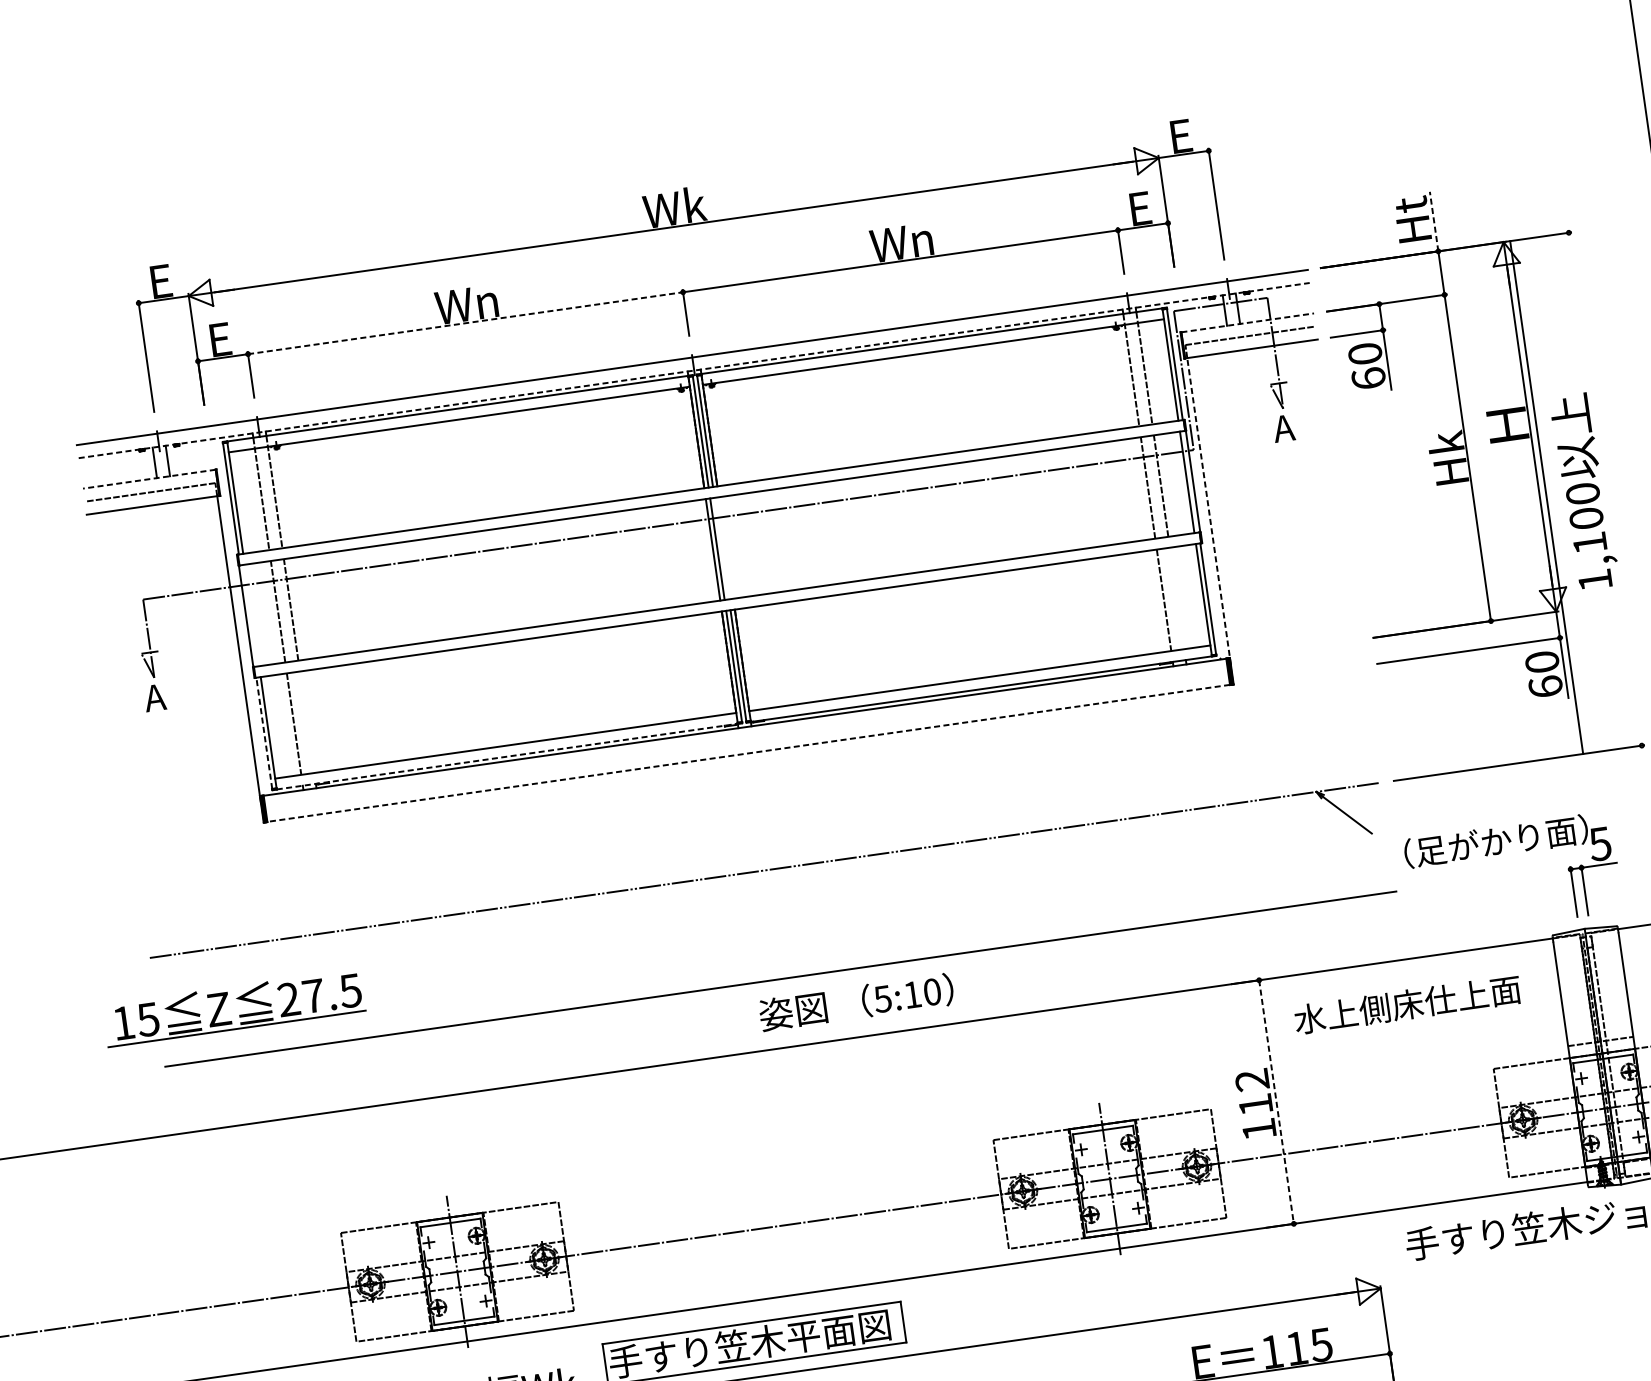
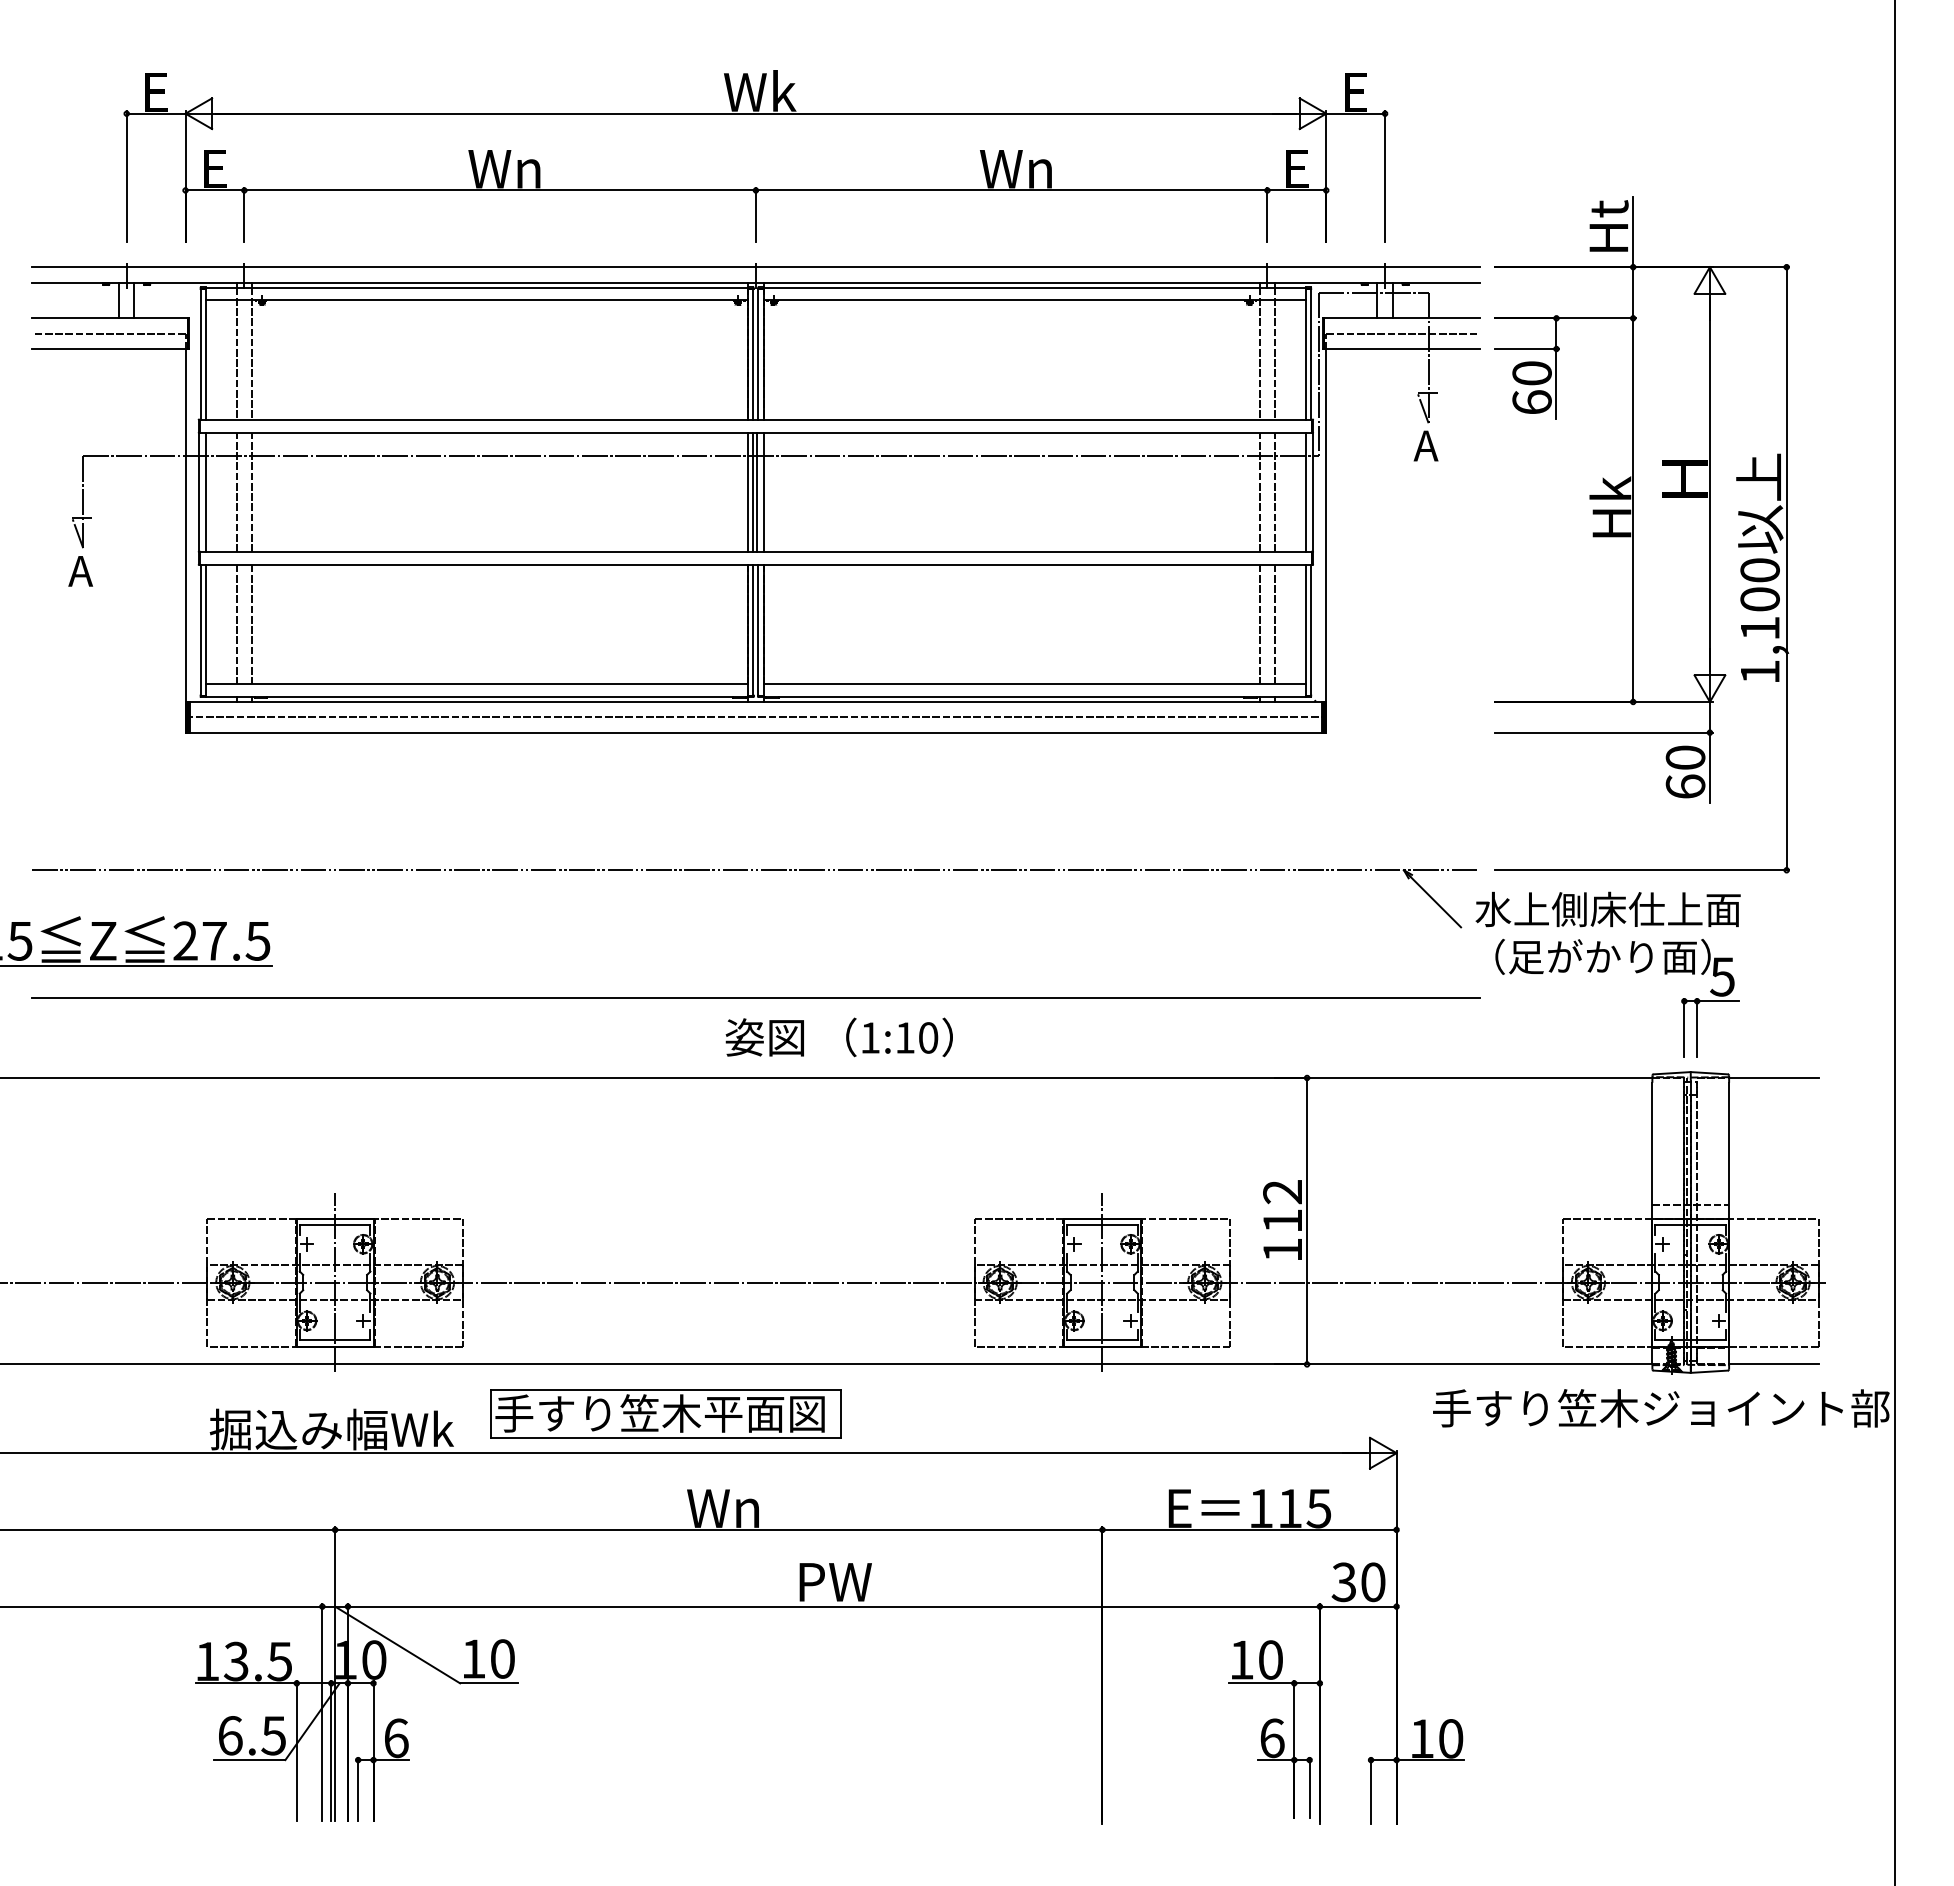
line: (1434, 221) -> (1633, 232), dashed -> solid
line: (1248, 322) -> (1402, 318), dashed -> solid
line: (465, 323) -> (500, 190), dashed -> solid
line: (693, 370) -> (755, 282), dashed -> solid
line: (148, 479) -> (109, 318), dashed -> solid
line: (1546, 497) -> (1786, 568), moved
line: (1209, 511) -> (1326, 529), dashed -> solid
line: (725, 547) -> (763, 491), added
line: (720, 548) -> (756, 491), added
line: (1177, 598) -> (1275, 624), added
line: (252, 614) -> (206, 491), added
line: (307, 722) -> (252, 624), added
line: (263, 732) -> (200, 629), dashed -> solid
line: (746, 740) -> (755, 717), added
line: (748, 753) -> (755, 732), dashed -> solid
line: (507, 756) -> (477, 696), dashed -> solid
text: (882, 998) -> (869, 1037), 5:10 -> 1:10
text: (1407, 1004) -> (1607, 909), moved
line: (1276, 1102) -> (1307, 1221), dashed -> solid

